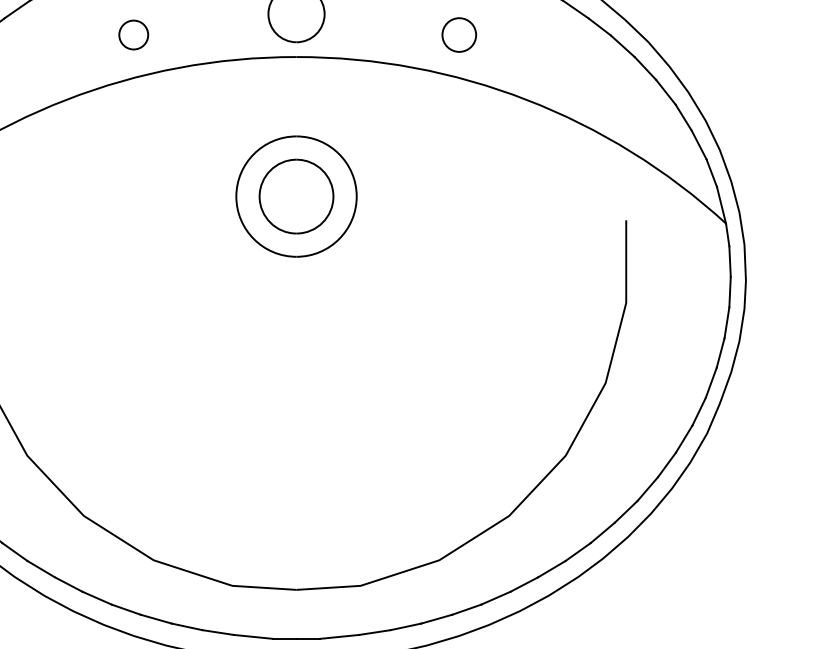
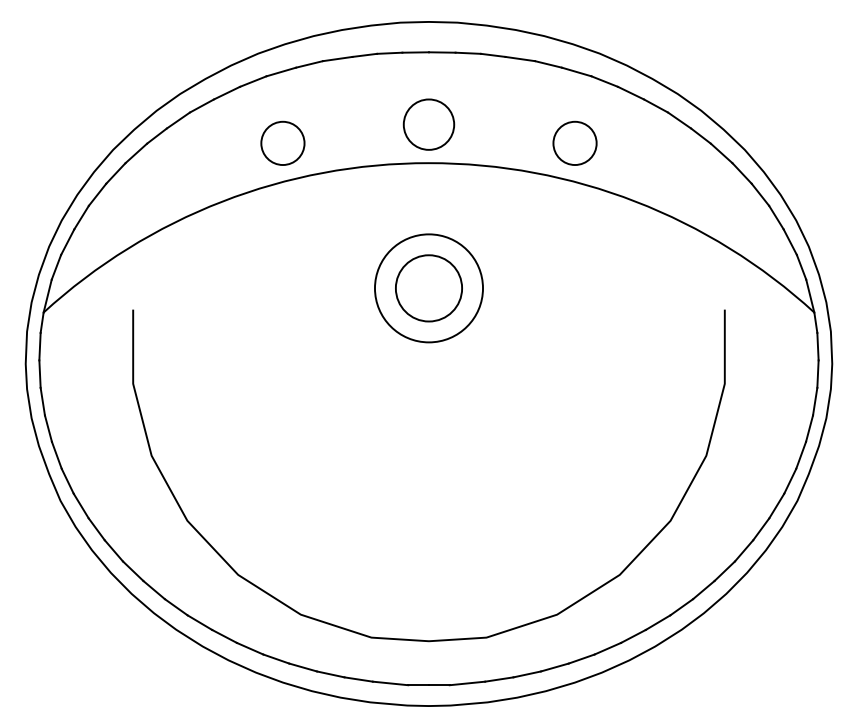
circle: (133, 35) -> (282, 143), size x1.67
circle: (458, 35) -> (574, 143), size x1.43

